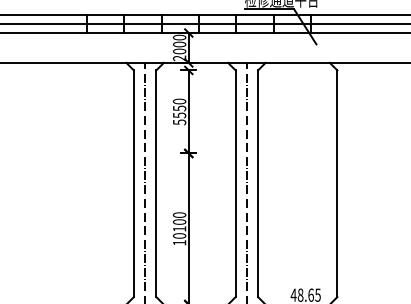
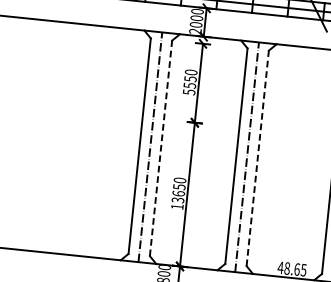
line: (156, 183) -> (161, 148), solid -> dashed
line: (258, 183) -> (258, 158), solid -> dashed
text: (179, 228) -> (178, 193), 10100 -> 13650

